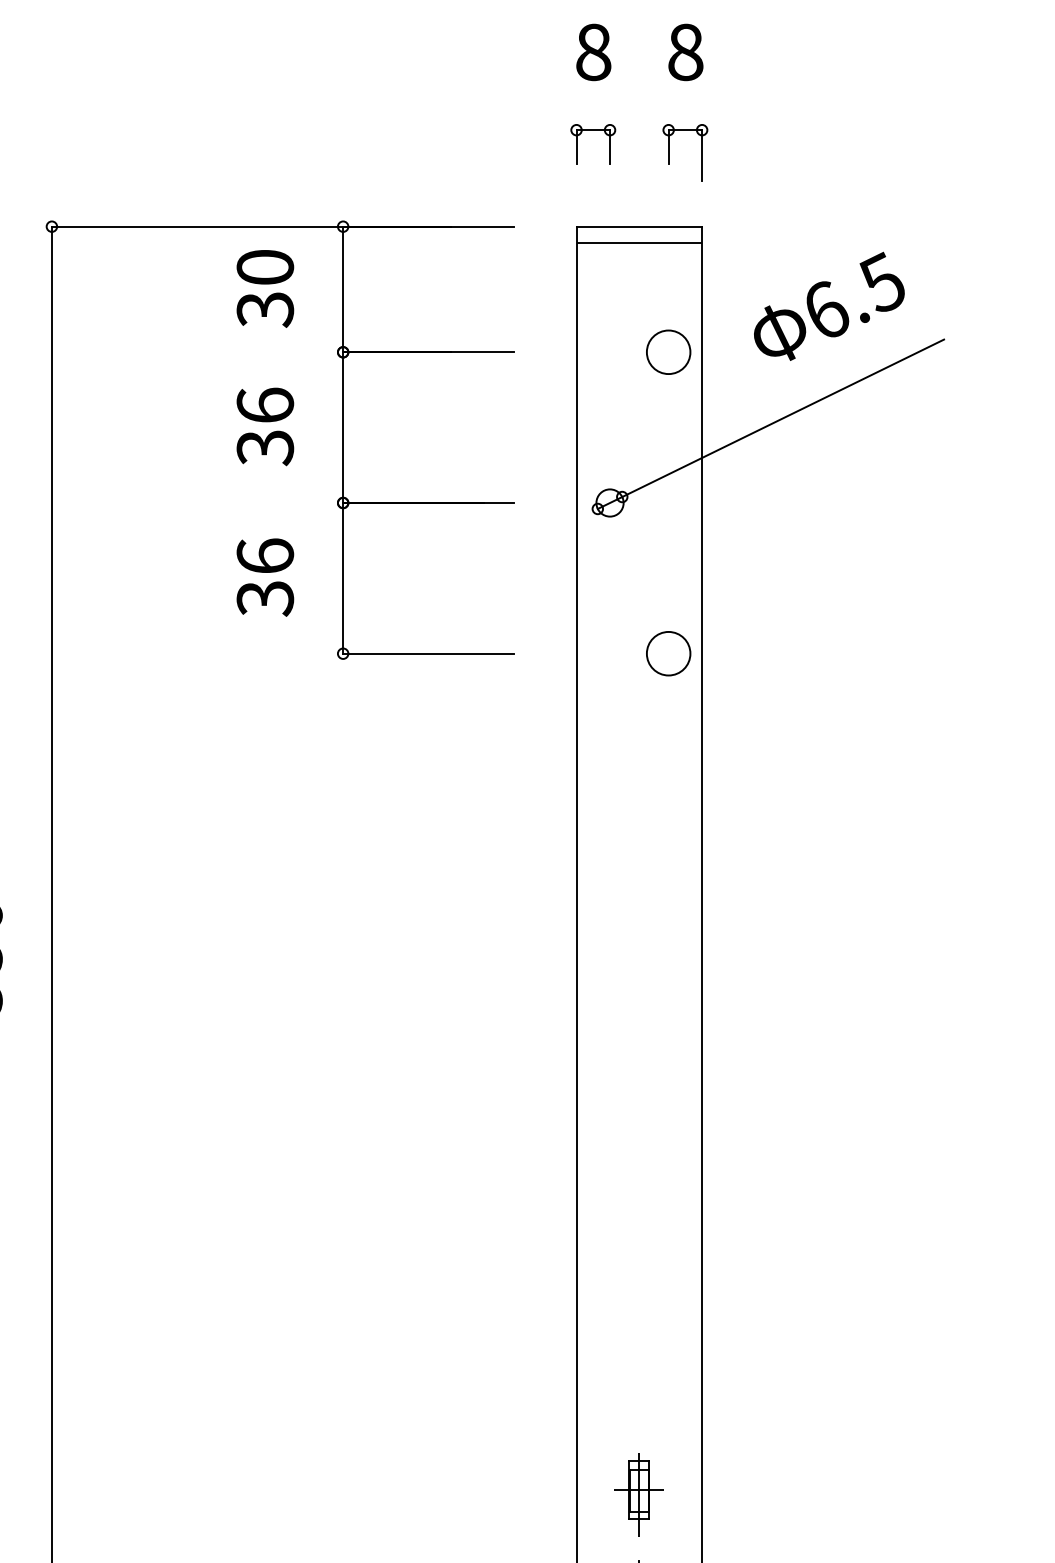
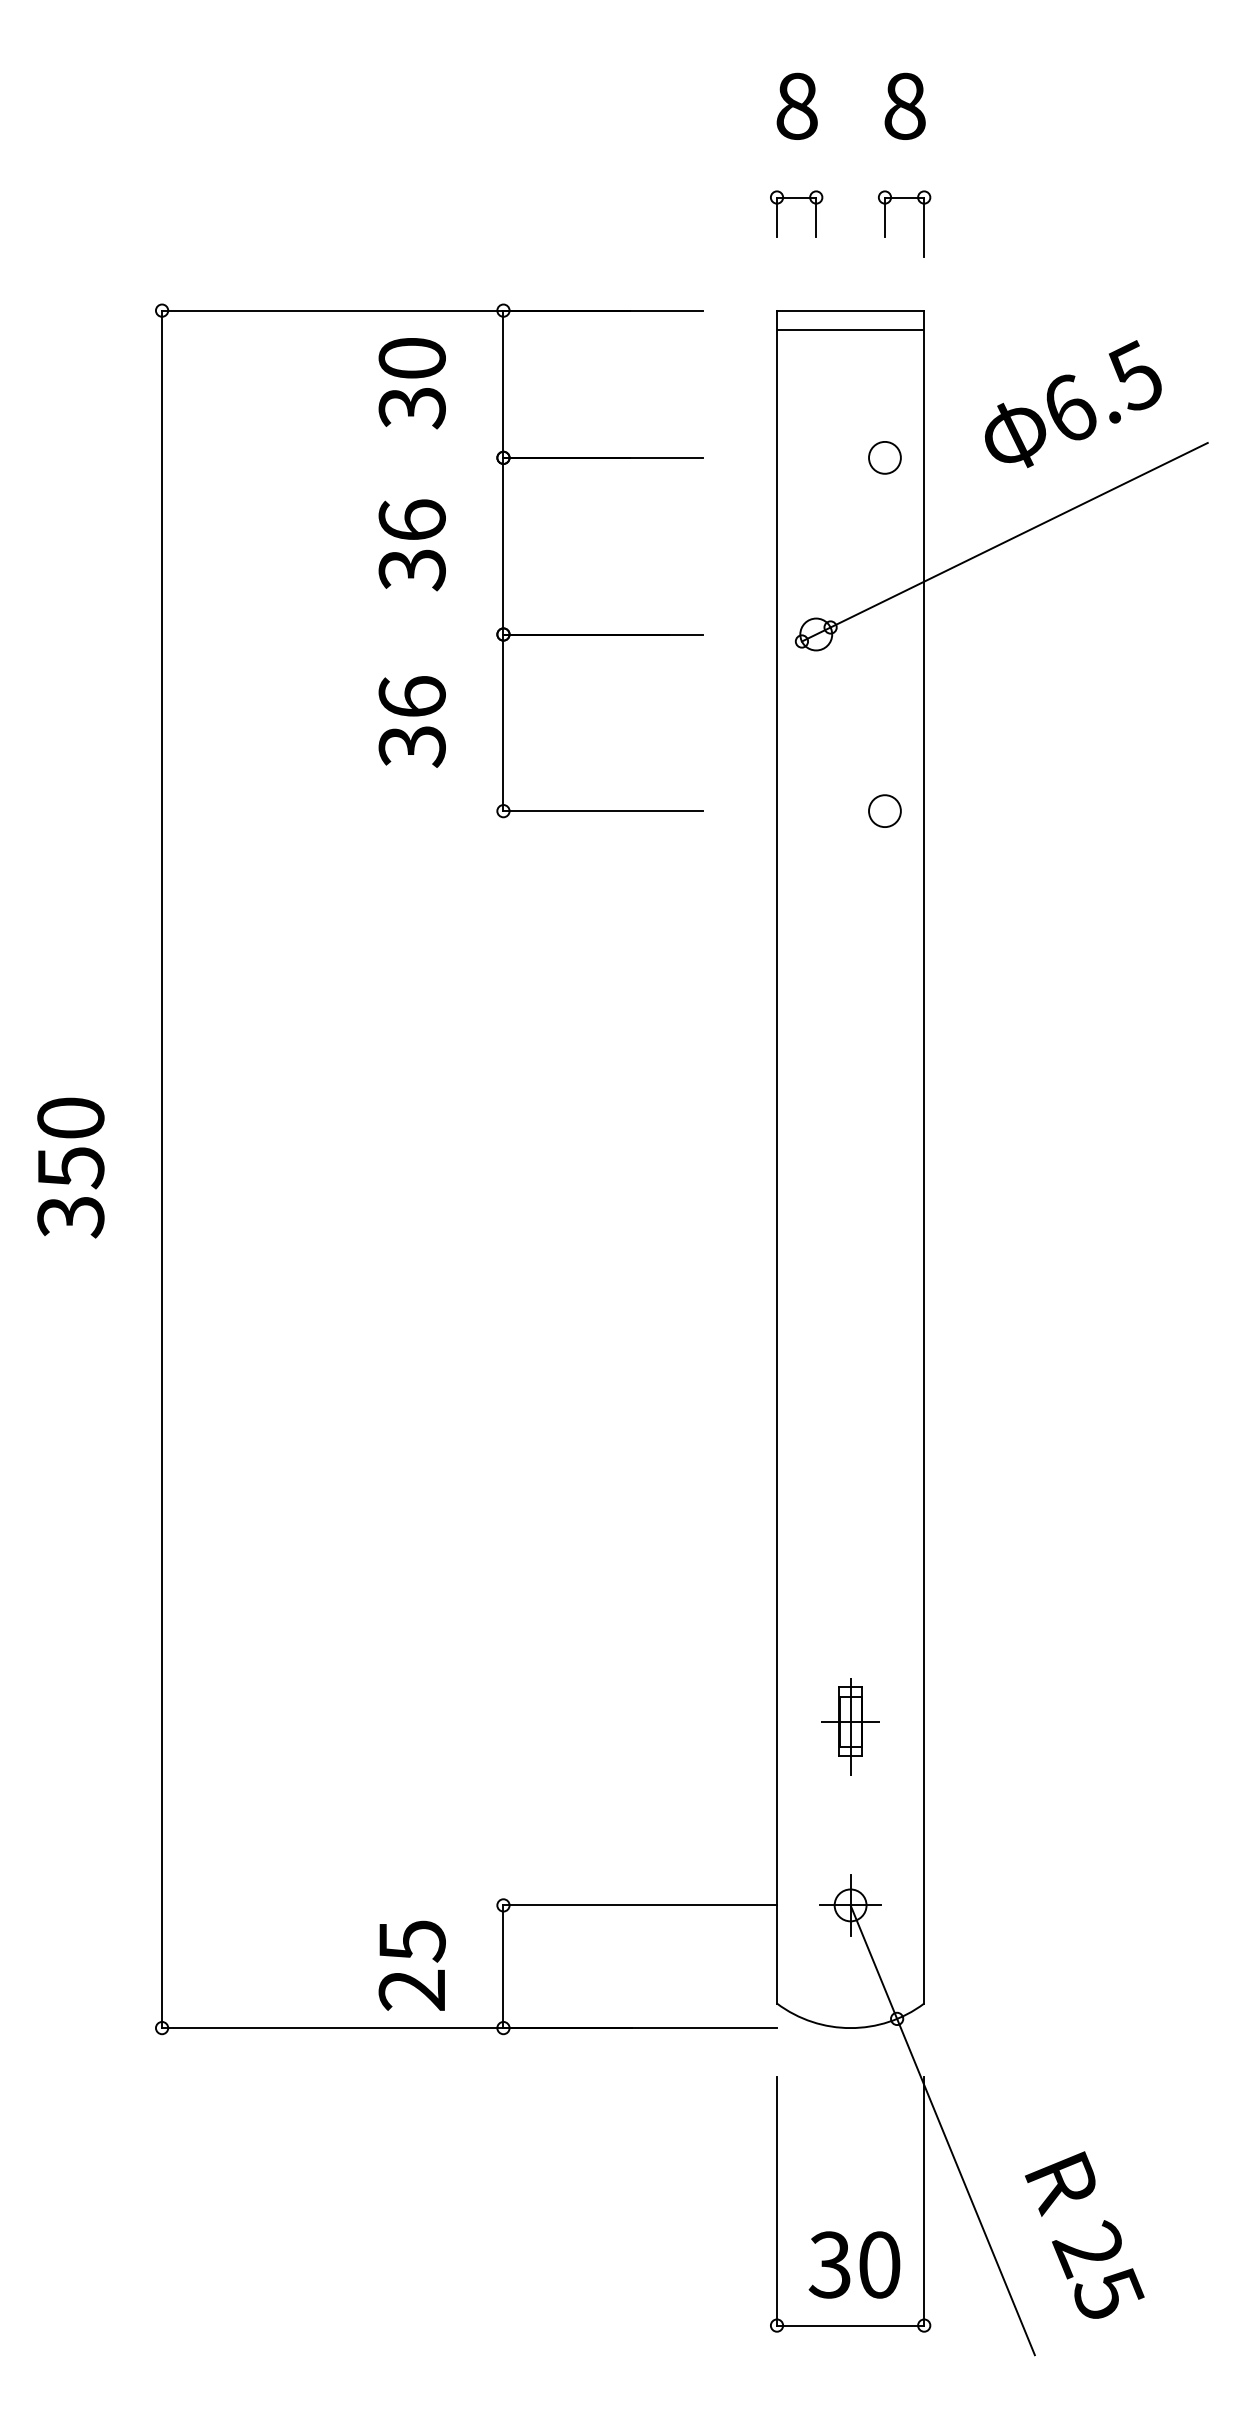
circle: (668, 351) -> (884, 457), size x0.62
circle: (668, 654) -> (884, 811), size x0.62
part: (639, 1494) -> (850, 1726), moved

